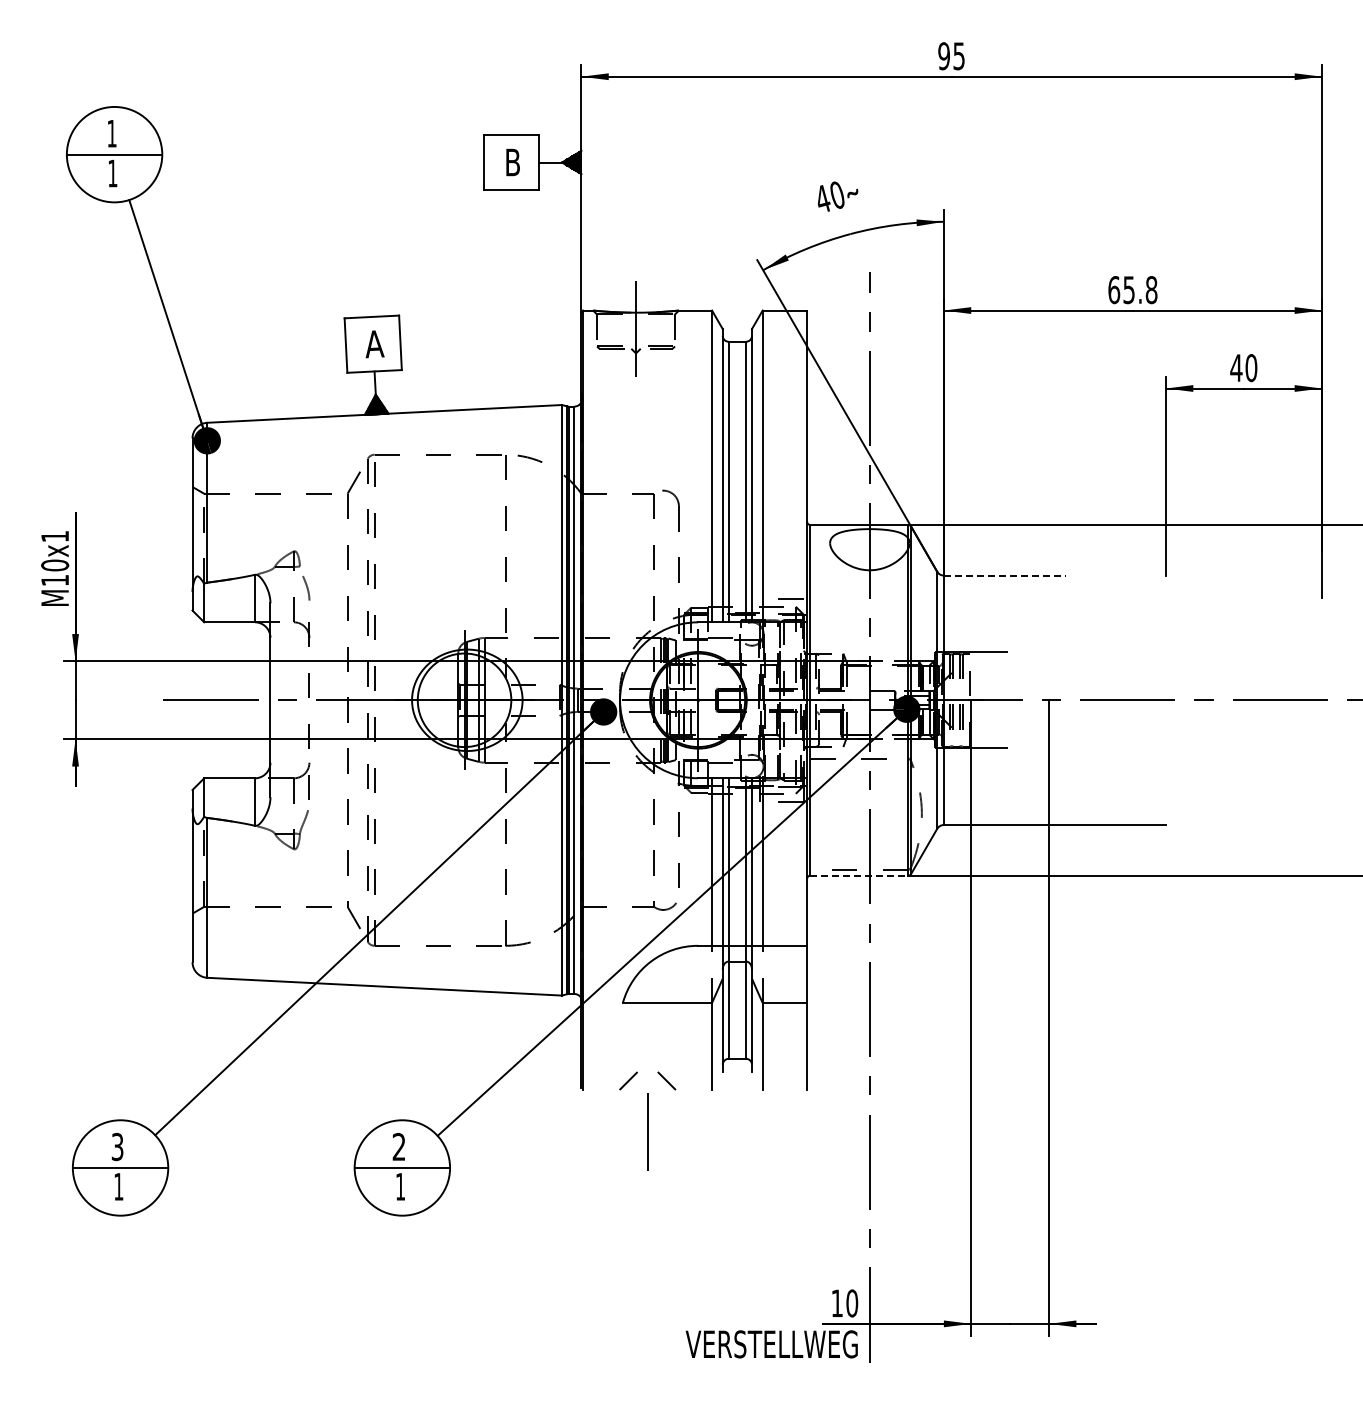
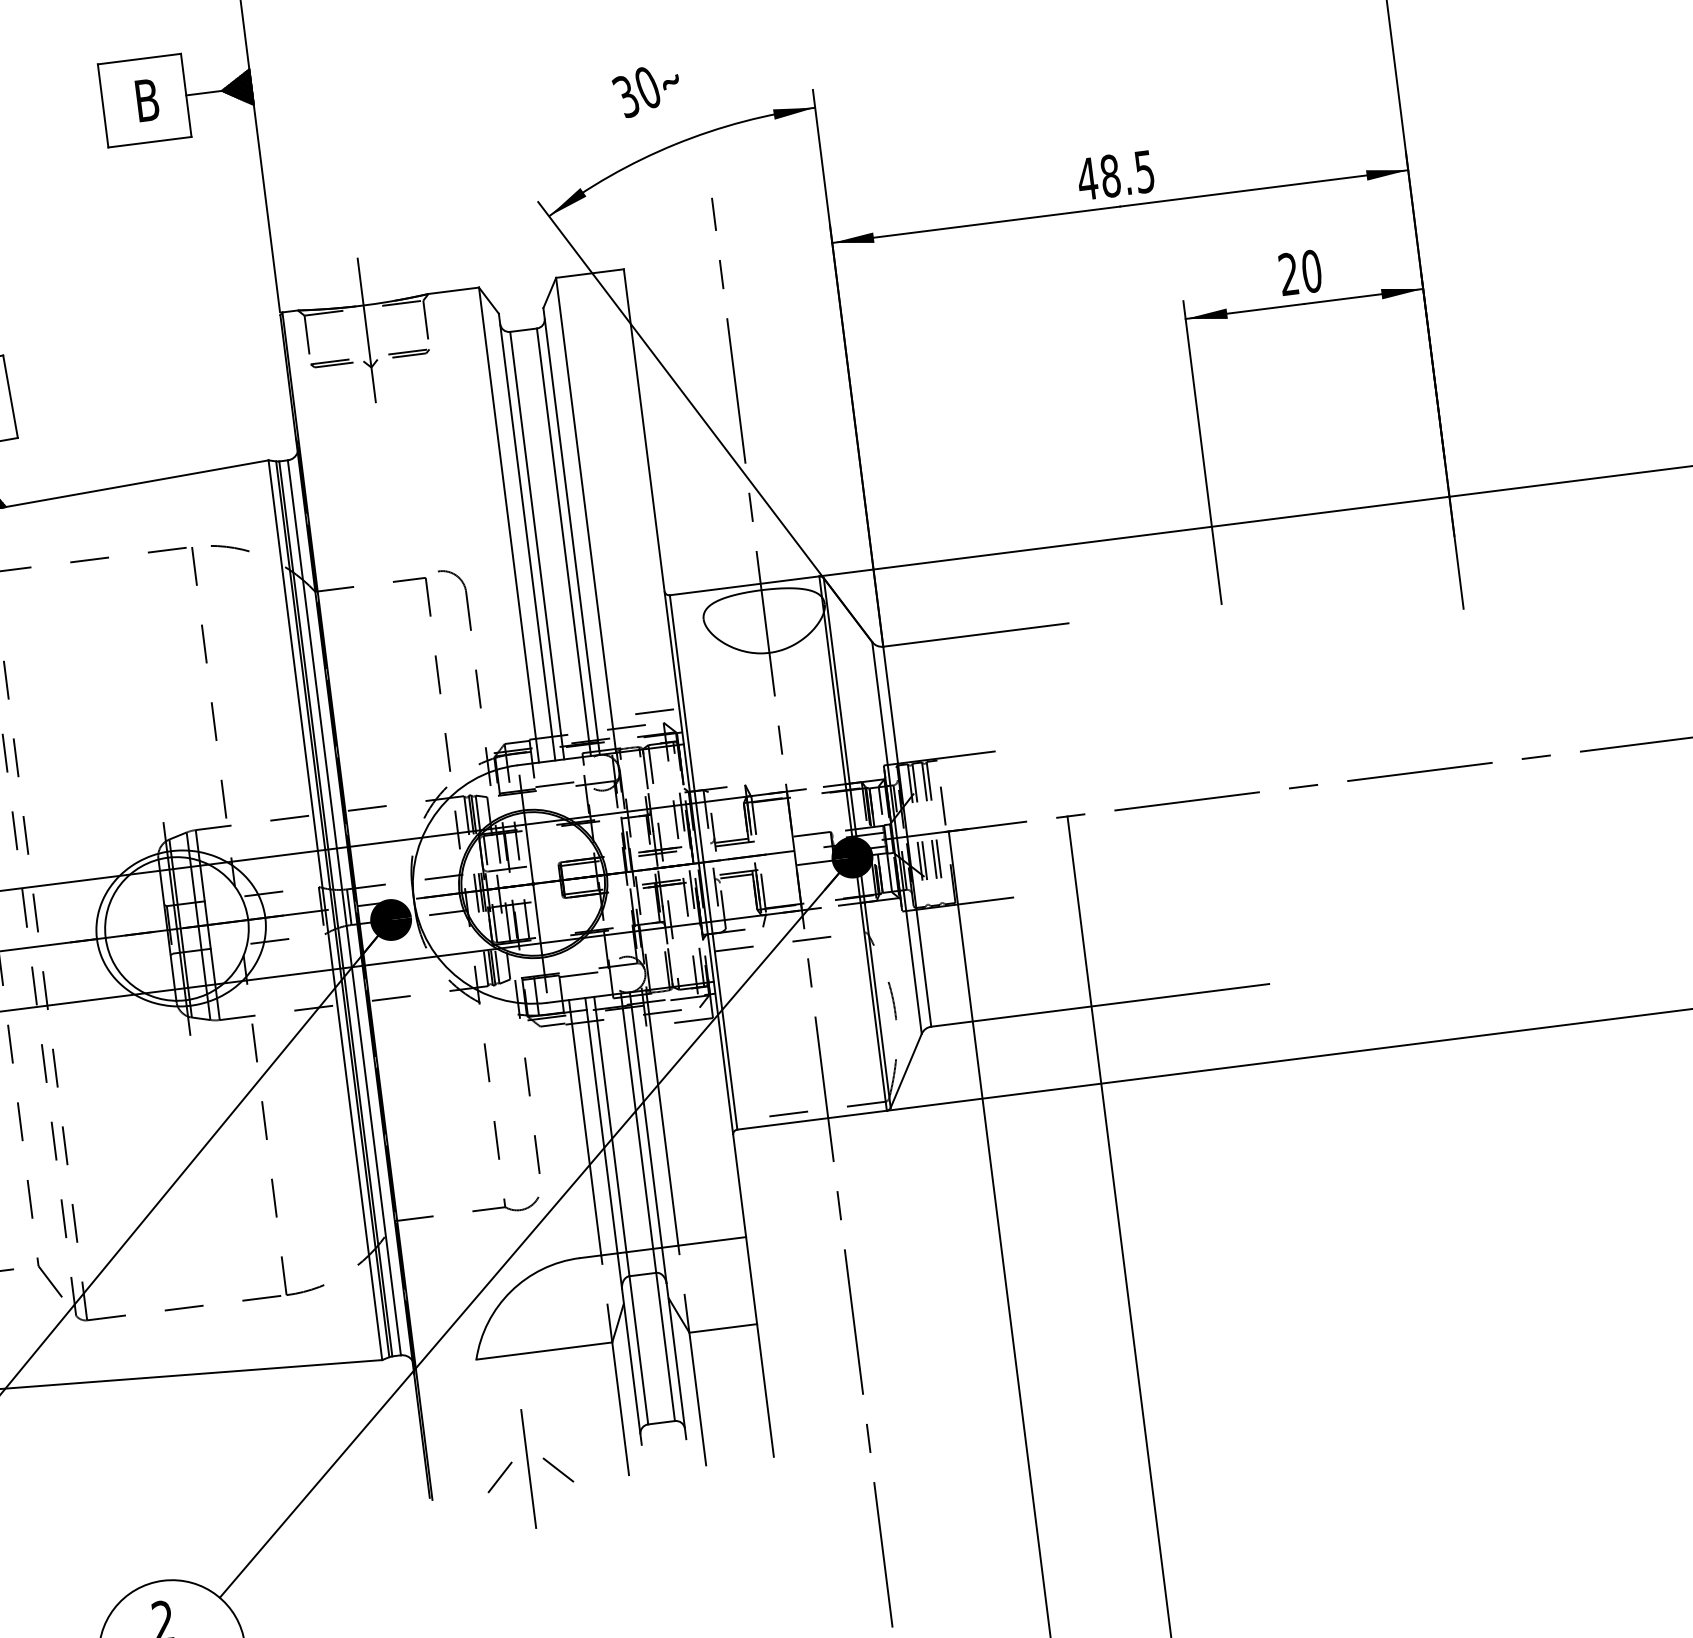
text: (822, 199) -> (625, 97), 40 -> 30
text: (1132, 290) -> (1115, 176), 65.8 -> 48.5
text: (1236, 367) -> (1288, 273), 40 -> 20
line: (1004, 575) -> (975, 634), dashed -> solid
line: (859, 875) -> (812, 1119), dashed -> solid
line: (647, 1131) -> (528, 1468), moved

